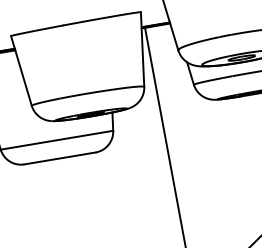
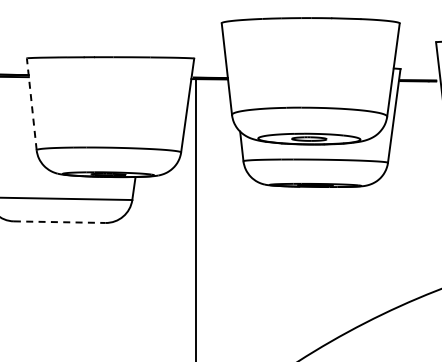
line: (21, 70) -> (31, 103), solid -> dashed
line: (59, 158) -> (59, 222), solid -> dashed

